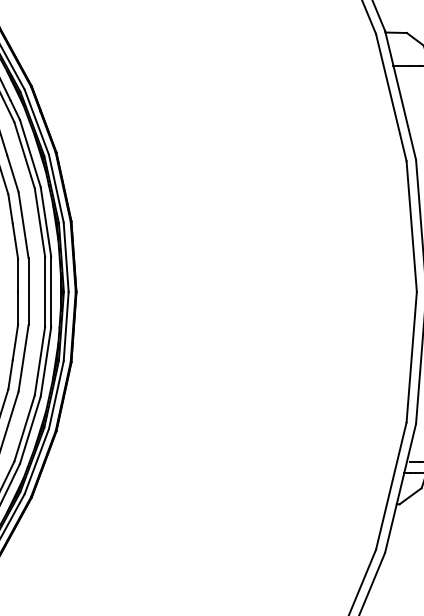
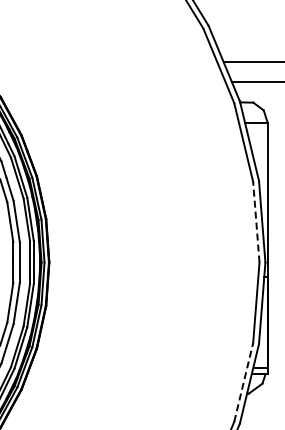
line: (411, 225) -> (256, 221), solid -> dashed
line: (390, 484) -> (243, 381), solid -> dashed

